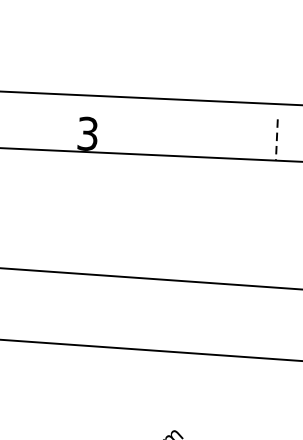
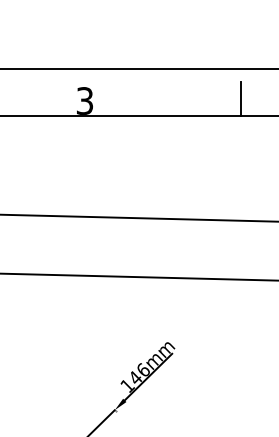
line: (277, 140) -> (241, 99), dashed -> solid

